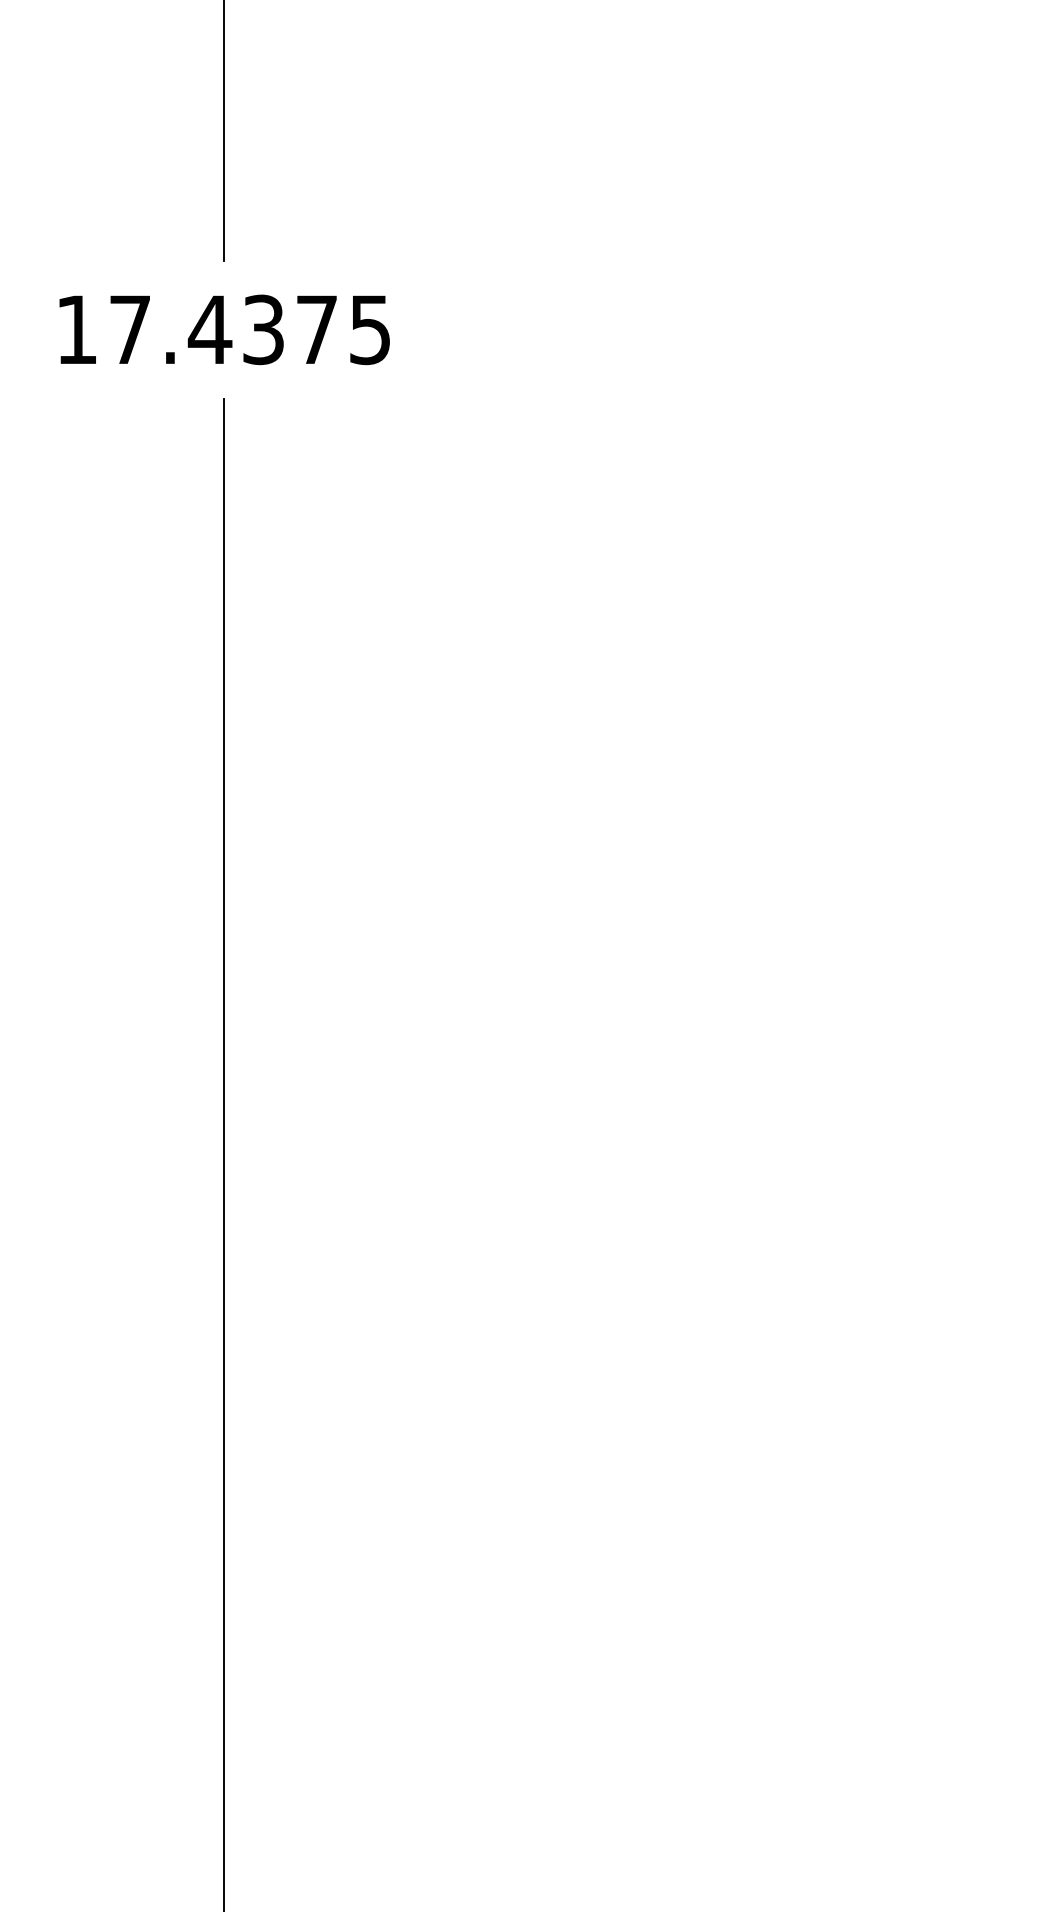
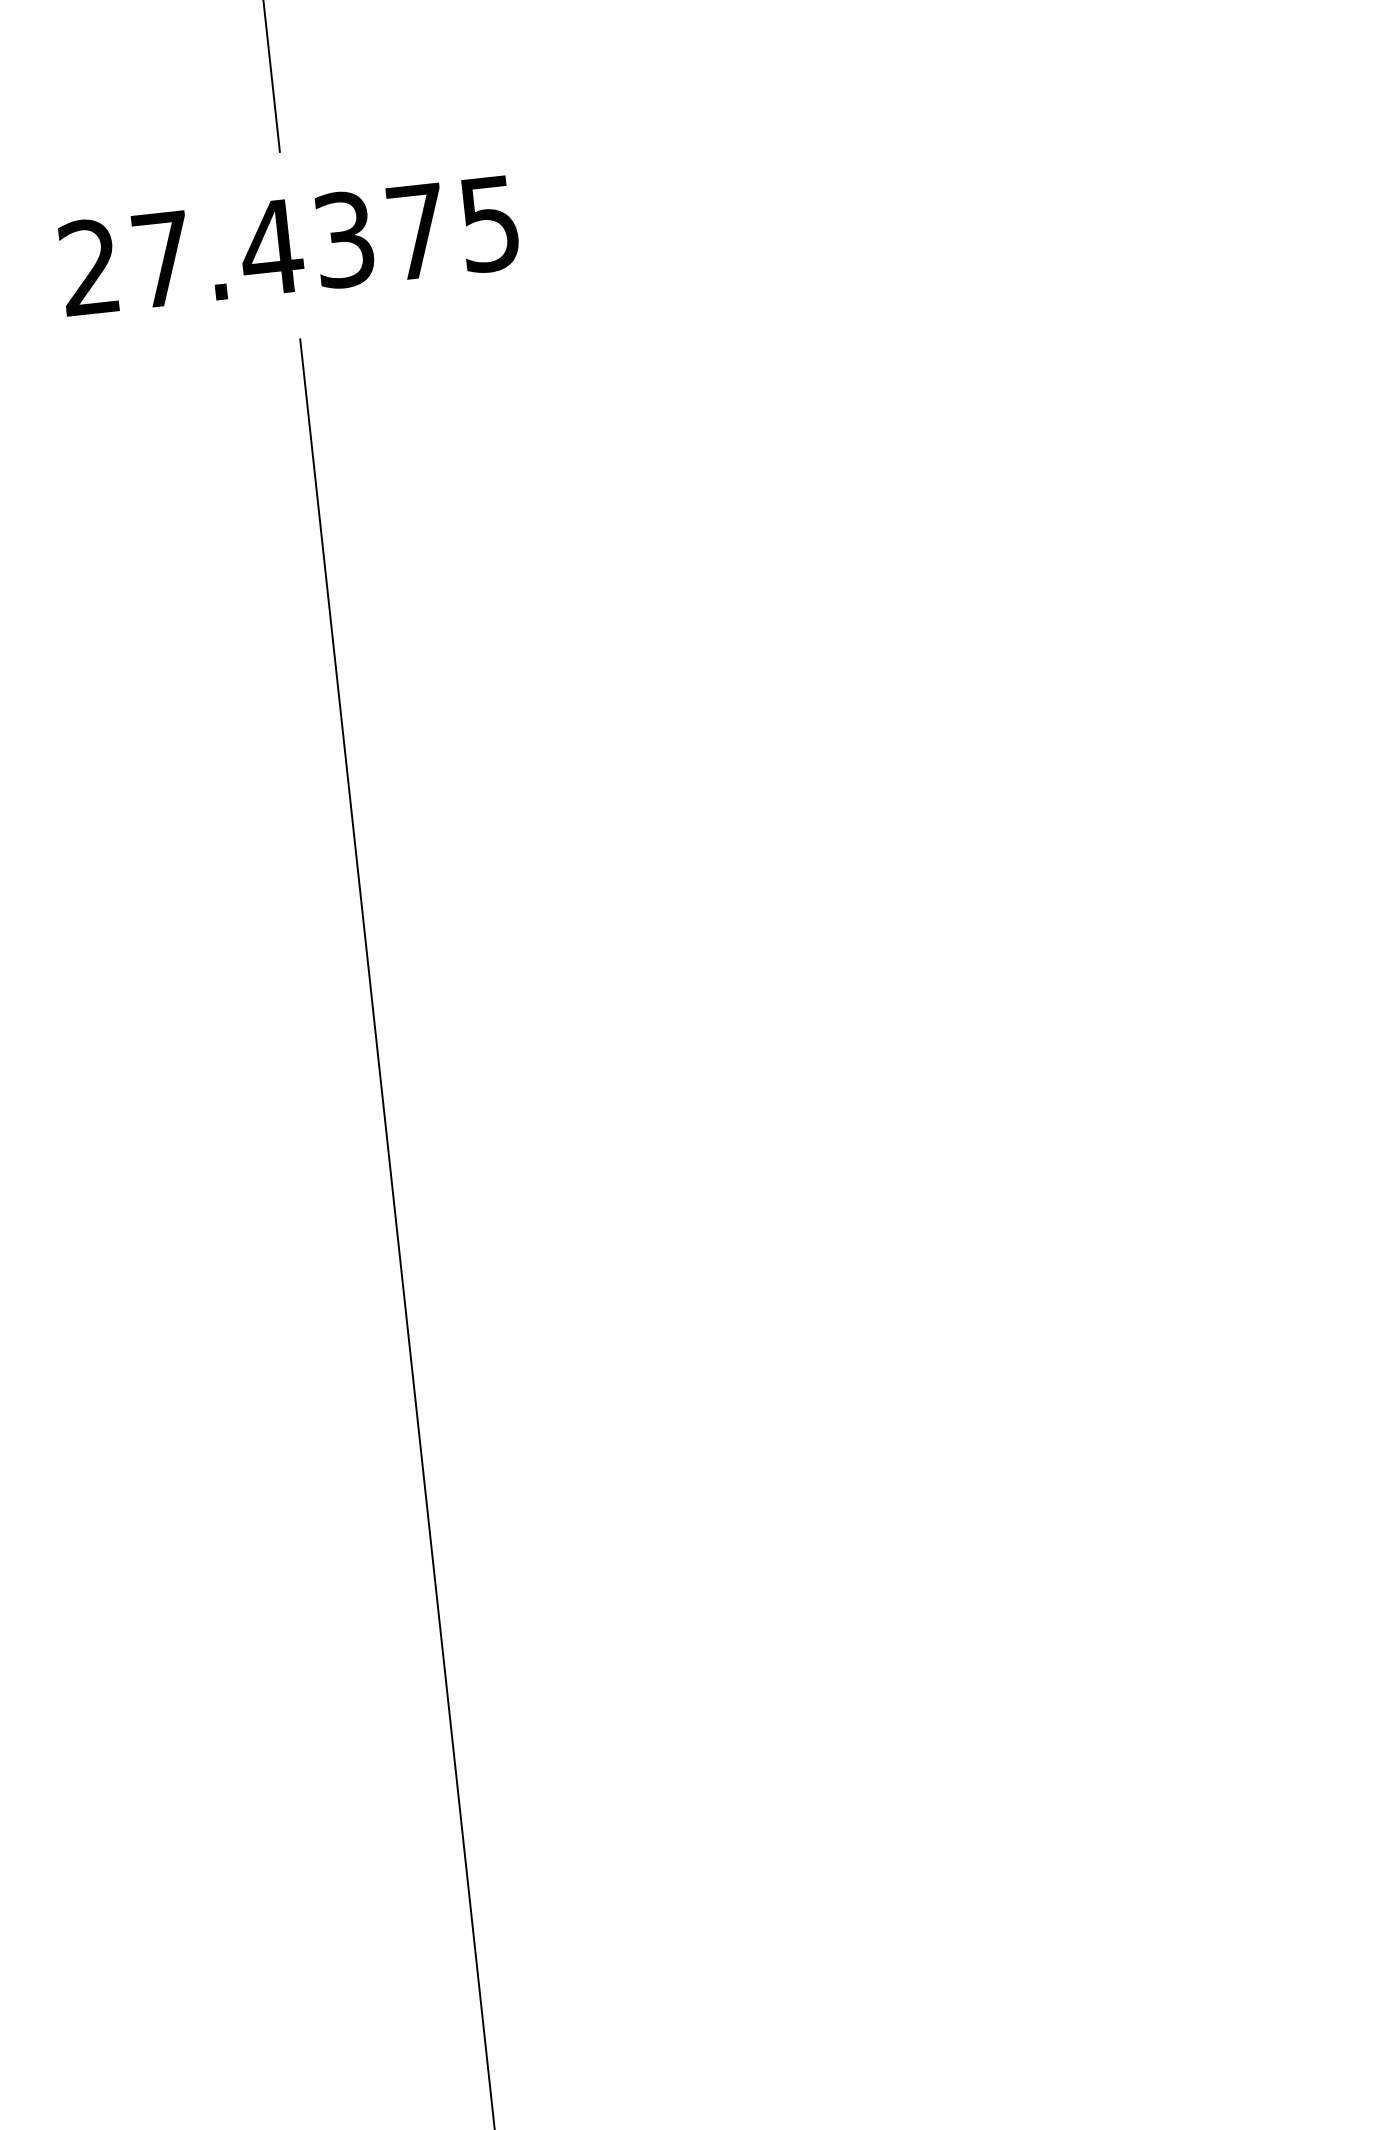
text: (75, 328) -> (87, 265), 17.4375 -> 27.4375

